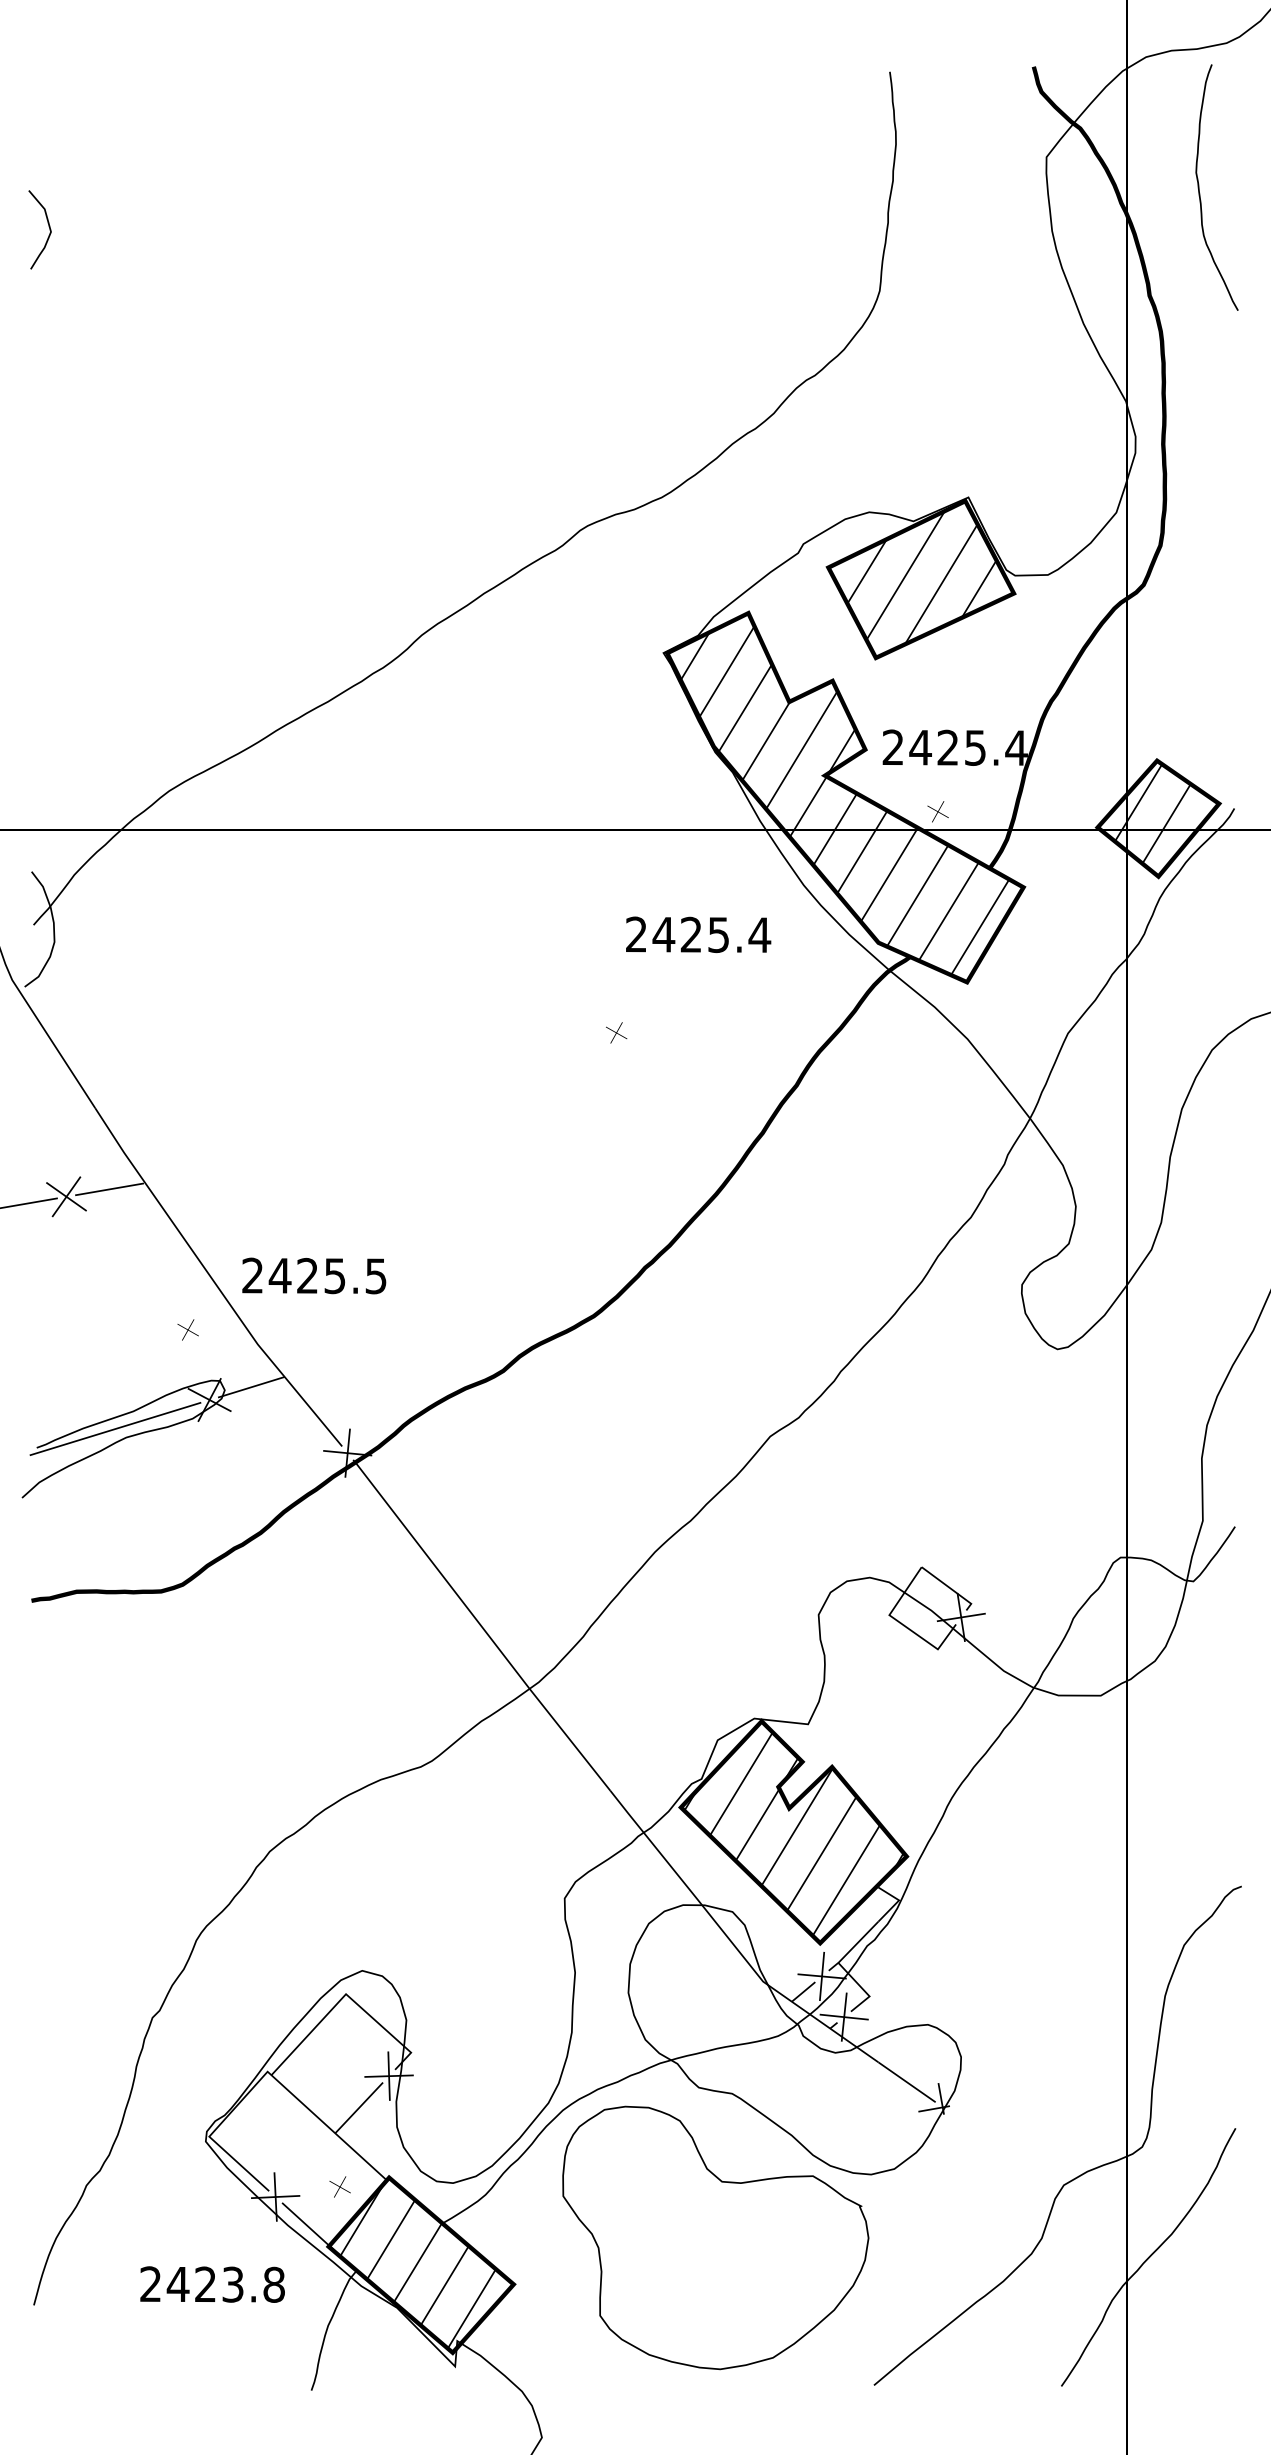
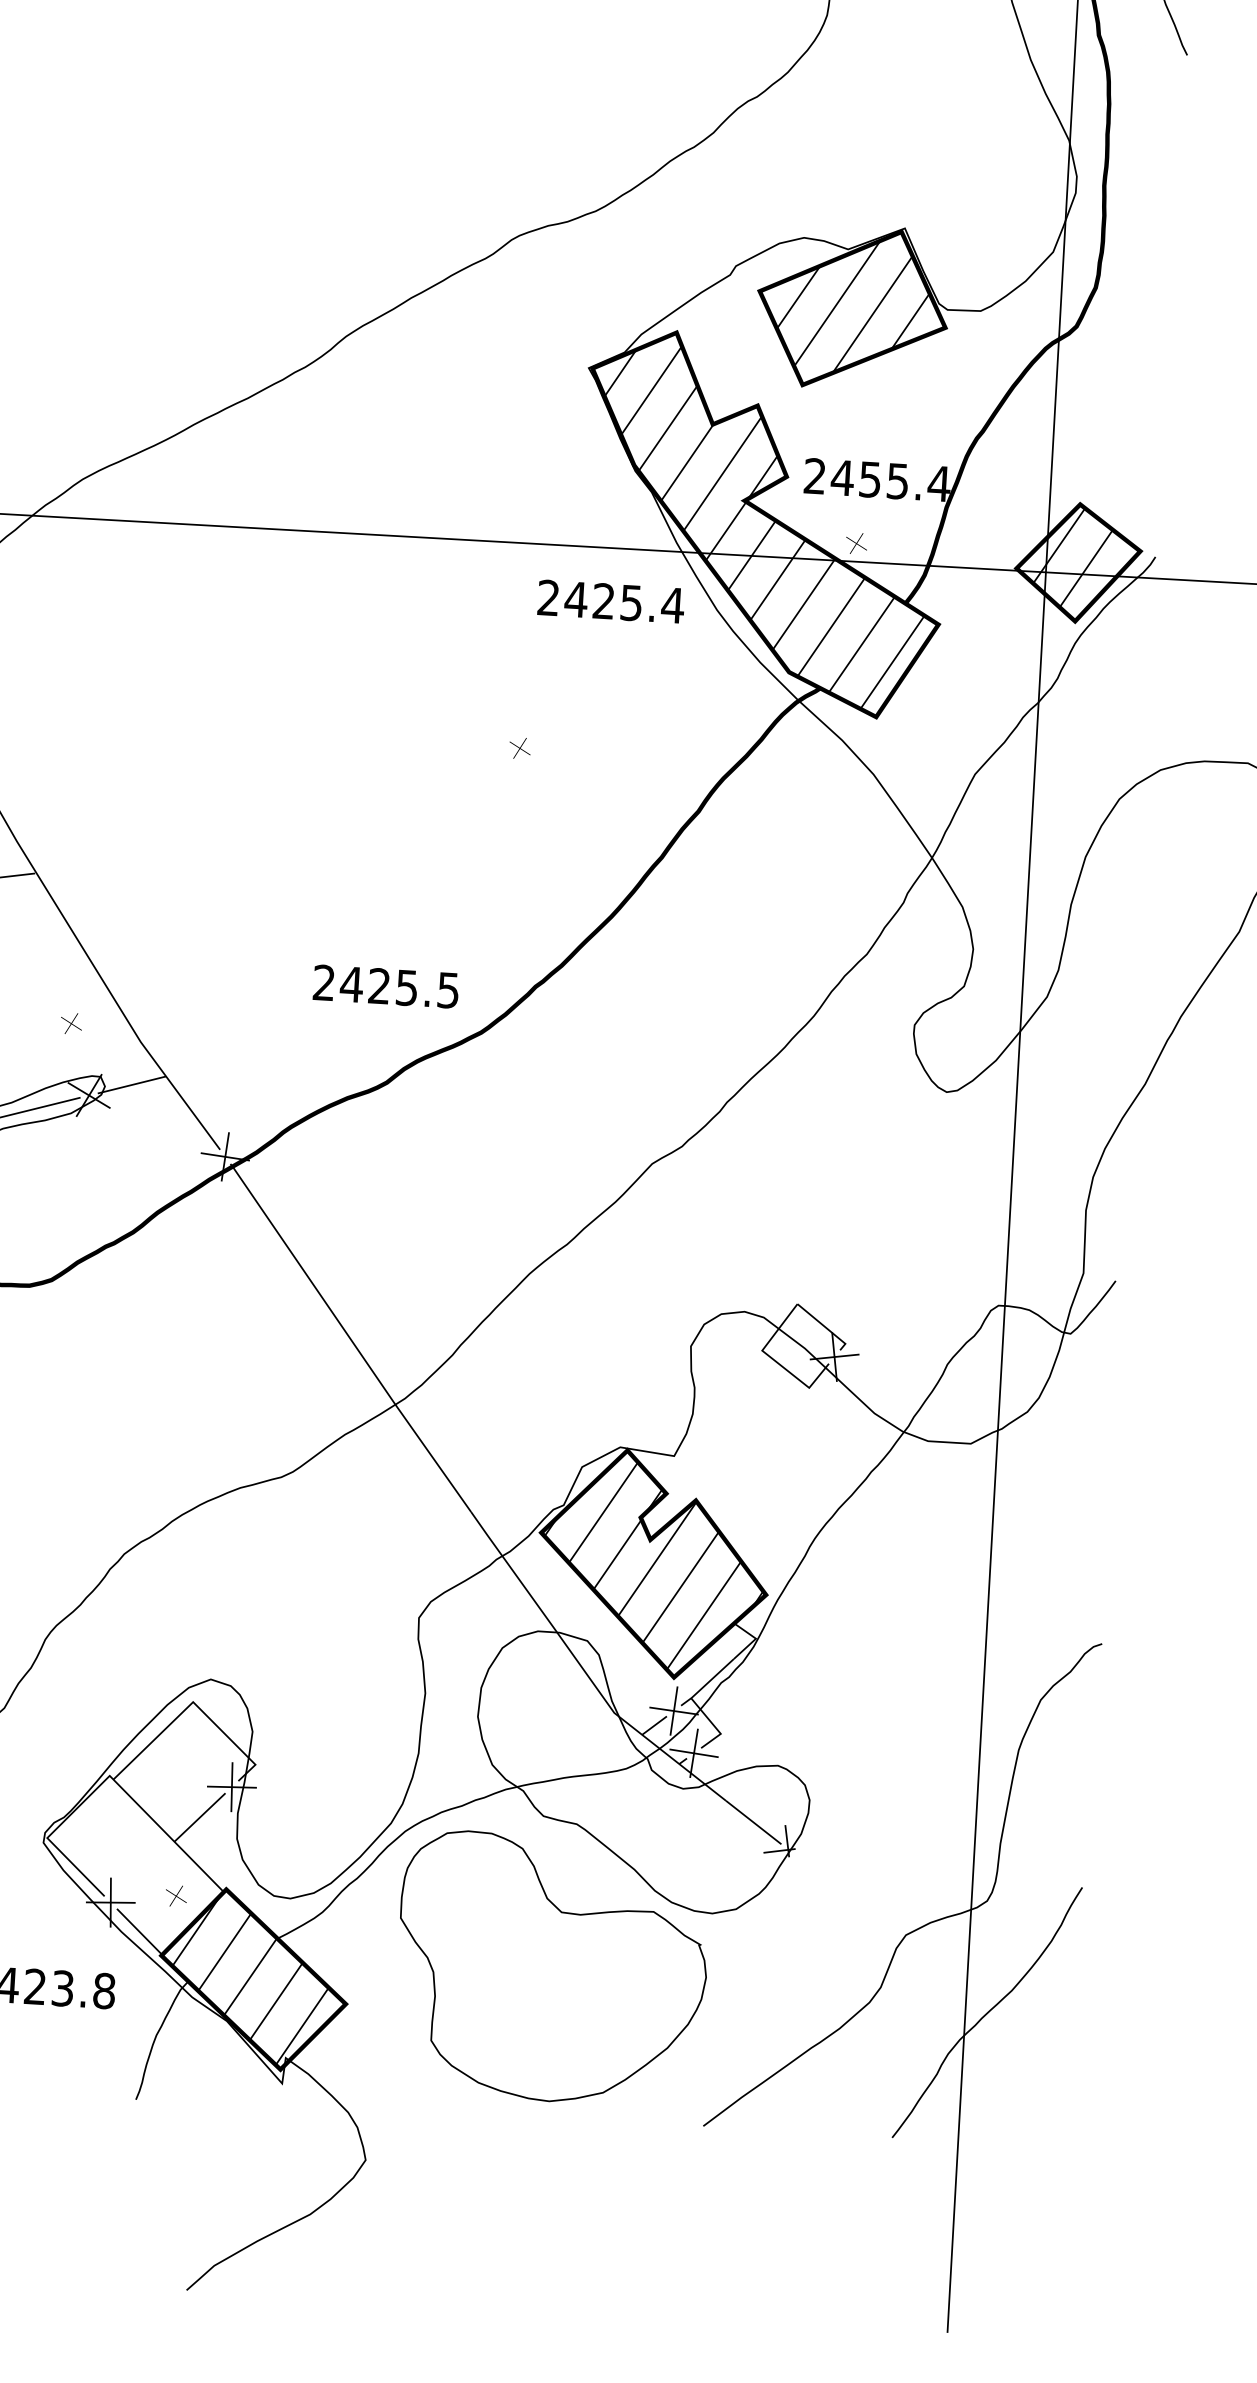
text: (947, 747) -> (869, 479), 2425.4 -> 2455.4
text: (698, 934) -> (611, 601), moved
text: (314, 1275) -> (386, 986), moved

